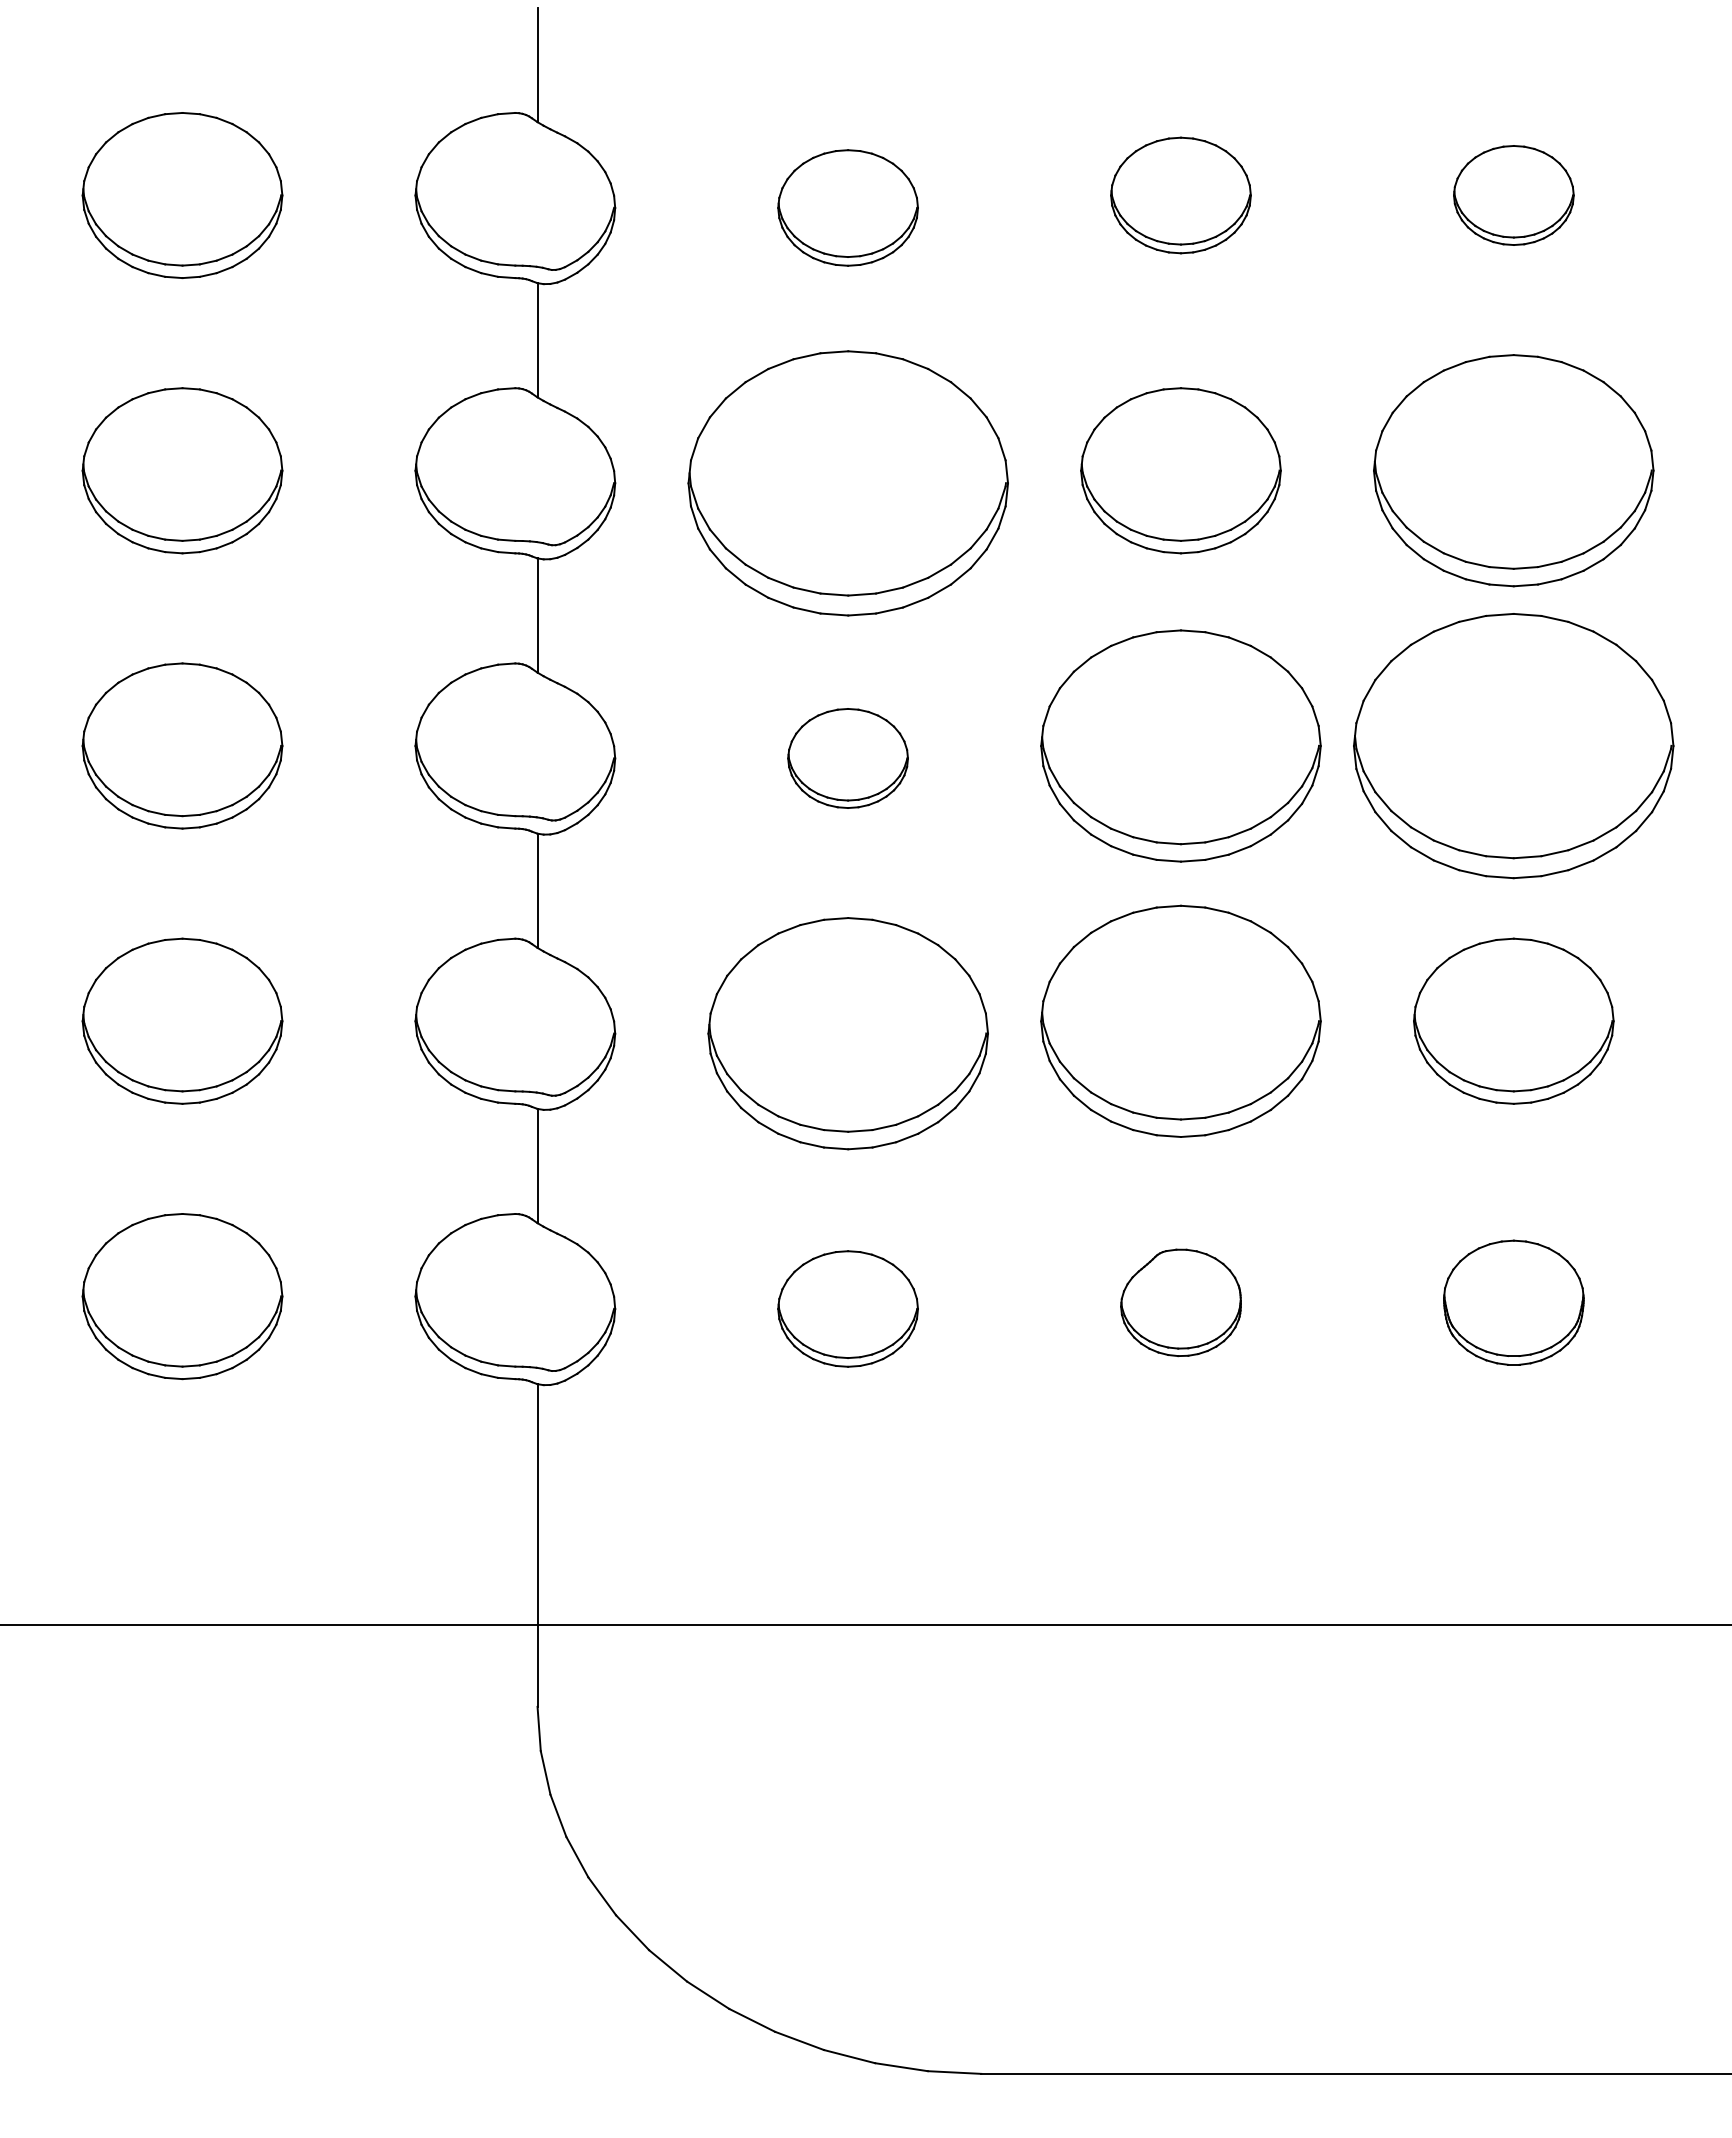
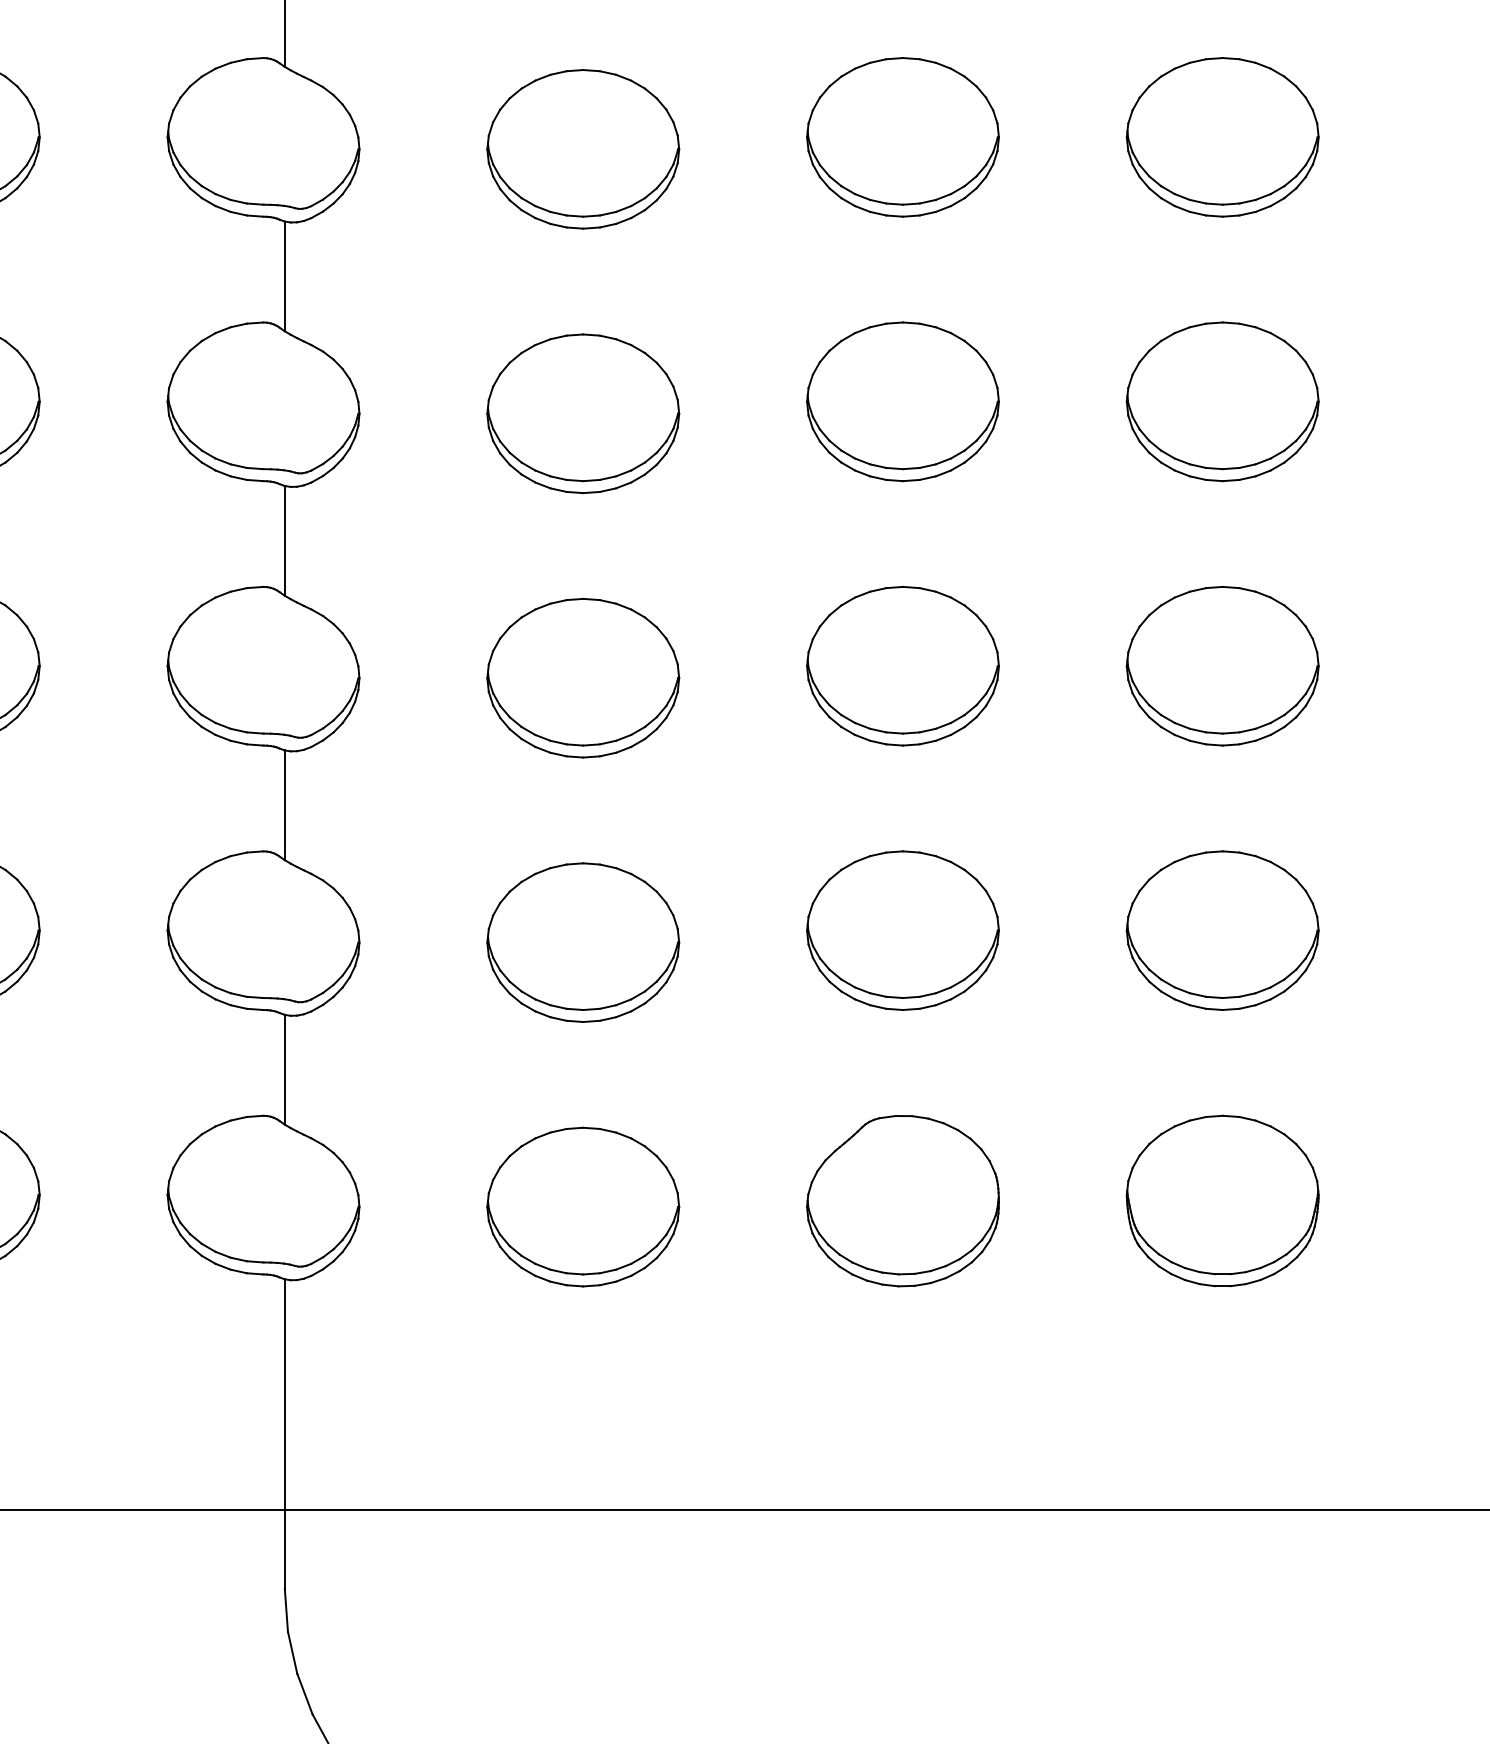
part: (1180, 195) -> (902, 137), size x1.43
part: (1513, 195) -> (1222, 137), size x1.67
part: (847, 207) -> (582, 148), size x1.43
part: (1513, 470) -> (1222, 401), size x0.71
part: (847, 482) -> (582, 413), size x0.62
part: (1180, 745) -> (902, 665), size x0.71
part: (1513, 745) -> (1222, 665), size x0.62
part: (847, 758) -> (582, 678), size x1.67
part: (1180, 1020) -> (902, 929), size x0.71
part: (847, 1033) -> (582, 942), size x0.71
part: (1180, 1302) -> (902, 1200), size x1.67
part: (1513, 1302) -> (1222, 1200), size x1.43
part: (847, 1308) -> (582, 1206), size x1.43

